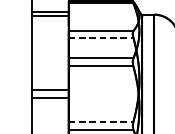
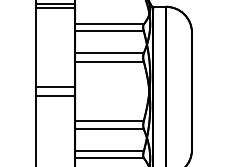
line: (101, 37) -> (109, 31), dashed -> solid
line: (101, 121) -> (109, 120), dashed -> solid

